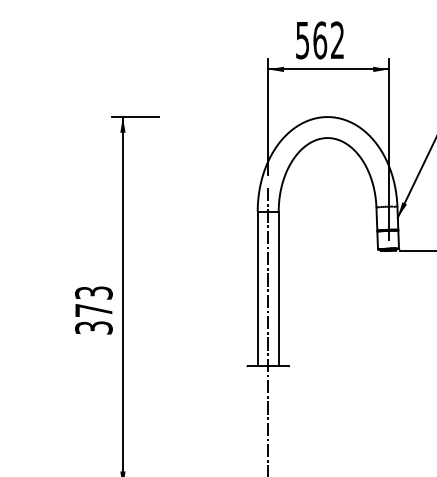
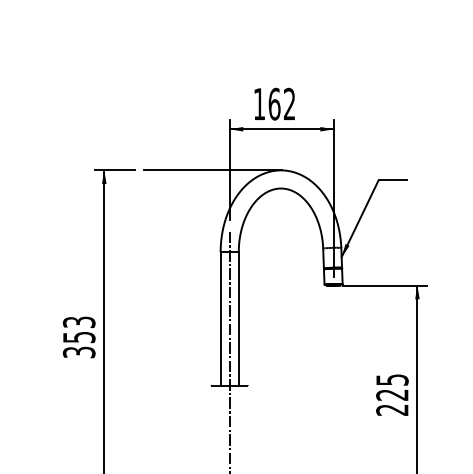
text: (301, 40) -> (258, 104), 562 -> 162
line: (248, 117) -> (212, 170), added
text: (94, 310) -> (79, 337), 373 -> 353

